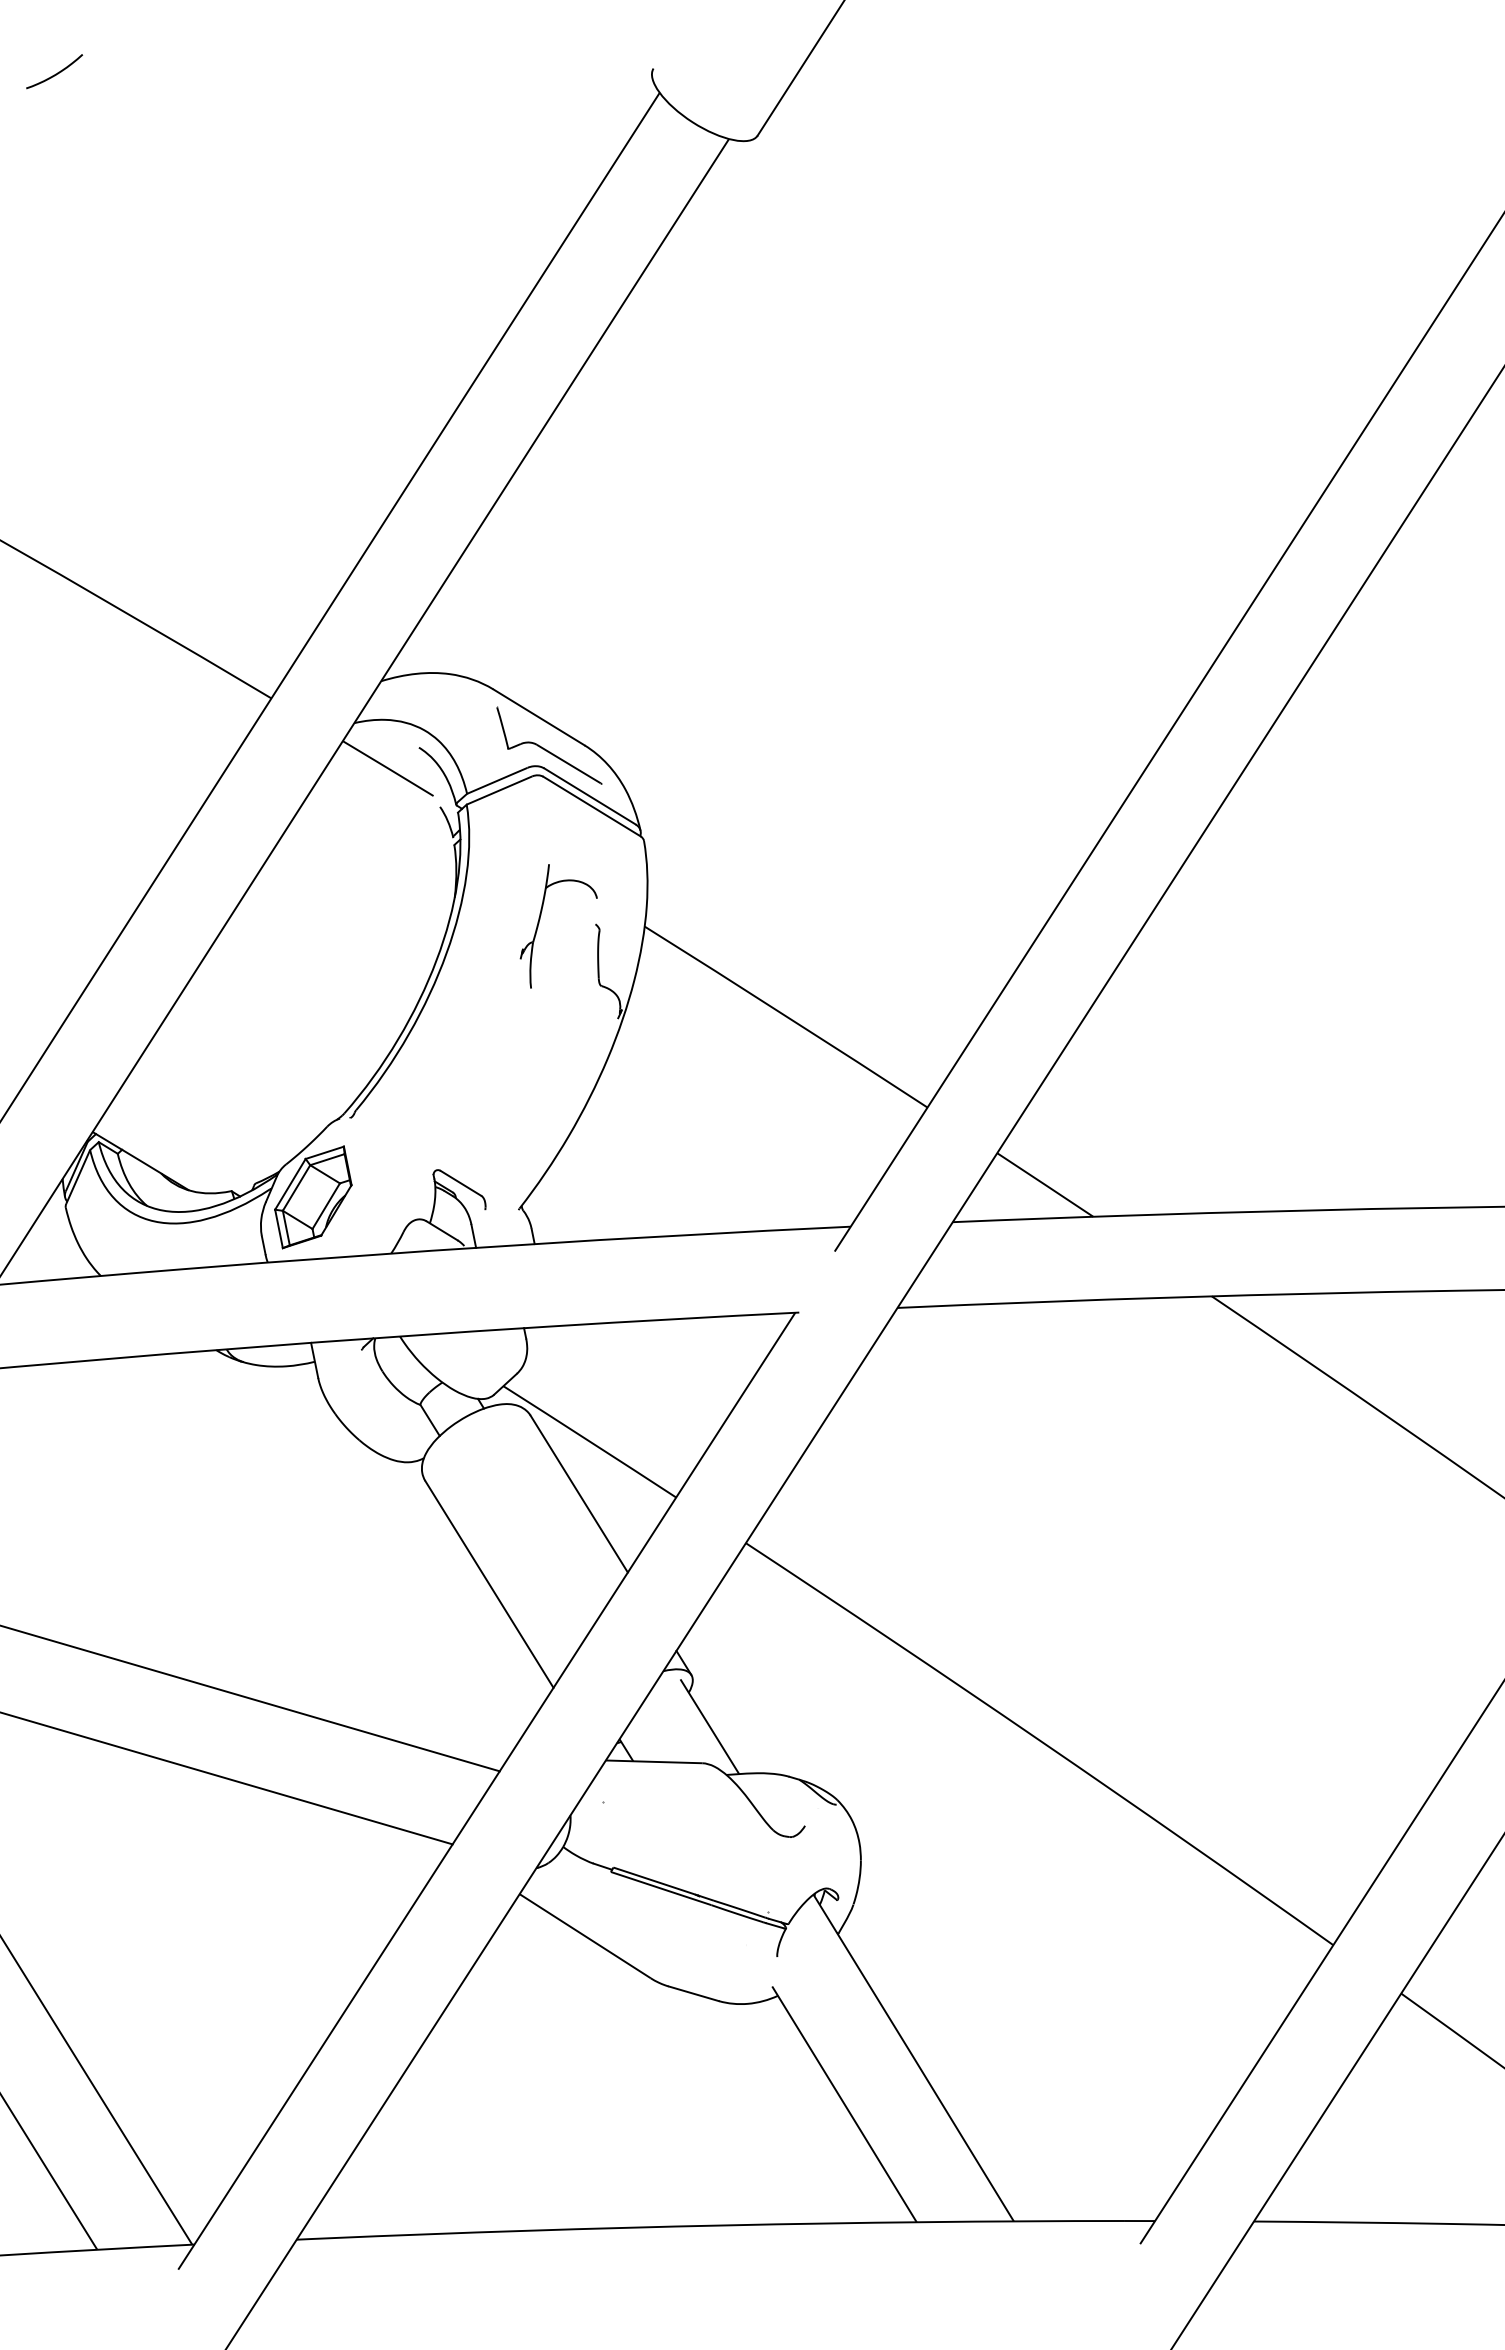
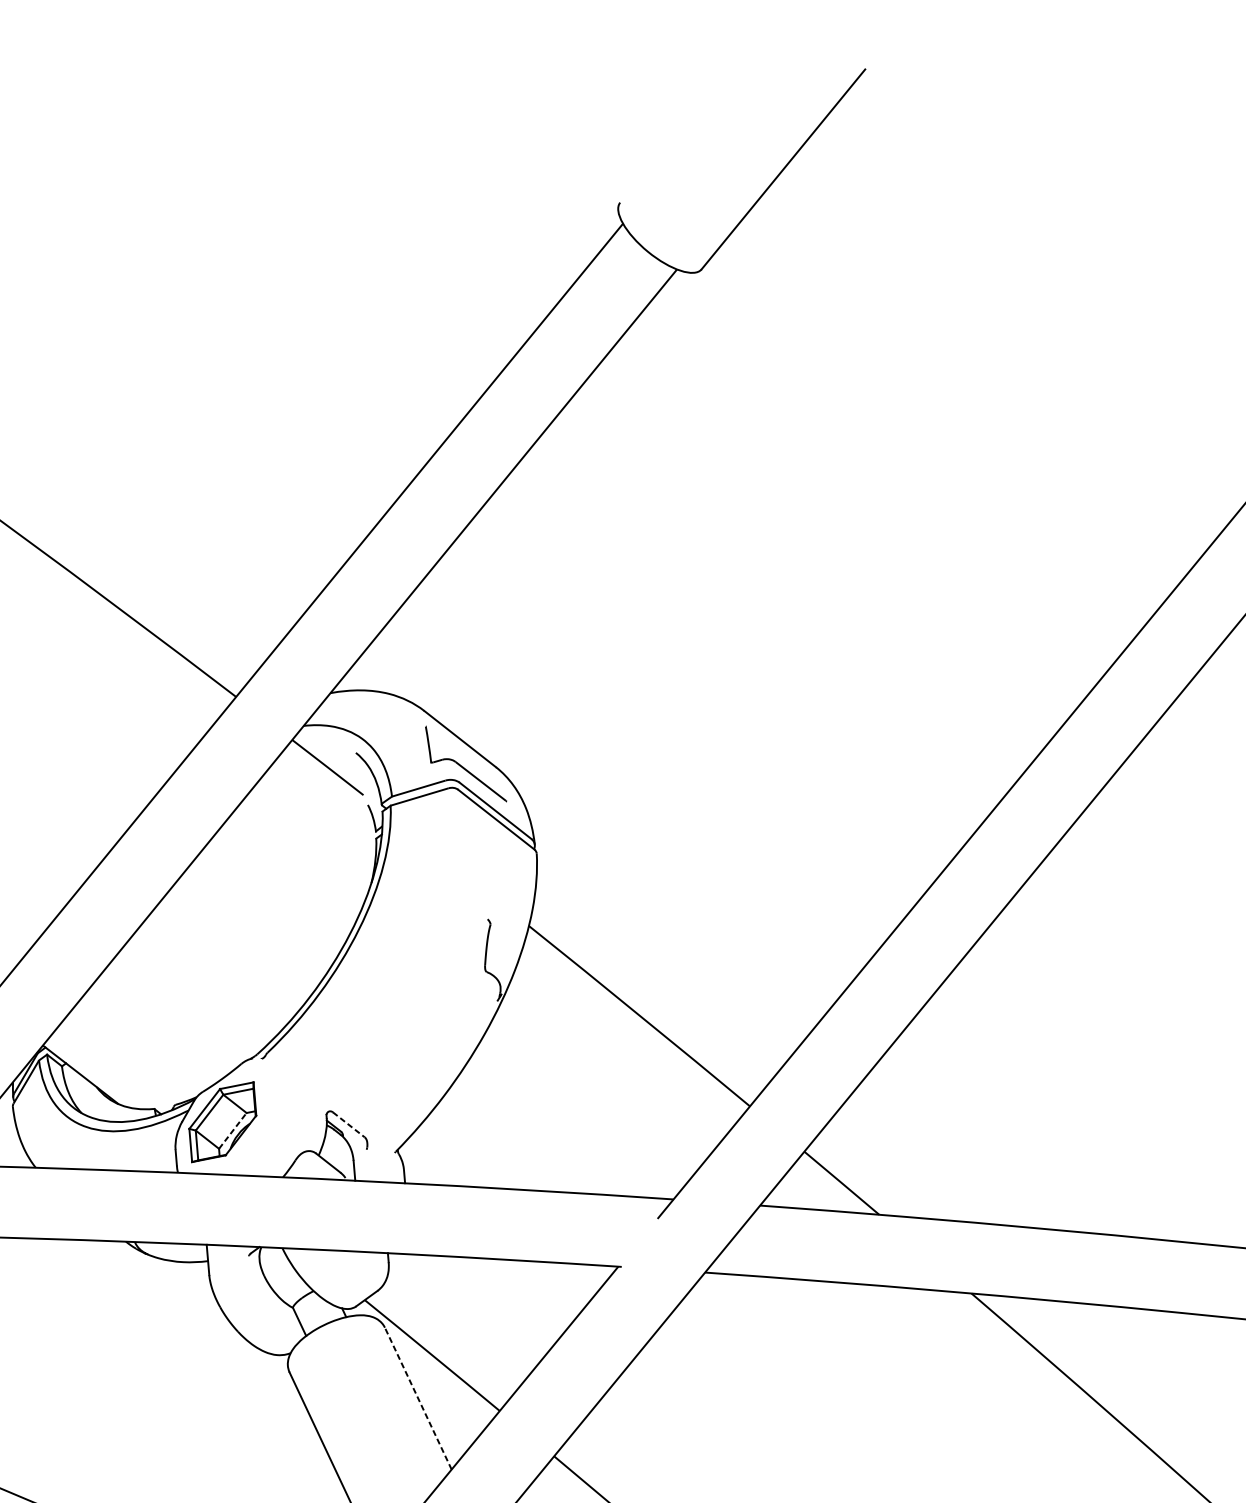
curve: (55, 73) -> (114, 148), removed
part: (539, 923) -> (440, 913), removed
line: (460, 1183) -> (348, 1124), solid -> dashed
line: (326, 1206) -> (233, 1131), solid -> dashed
line: (579, 1493) -> (418, 1398), solid -> dashed

